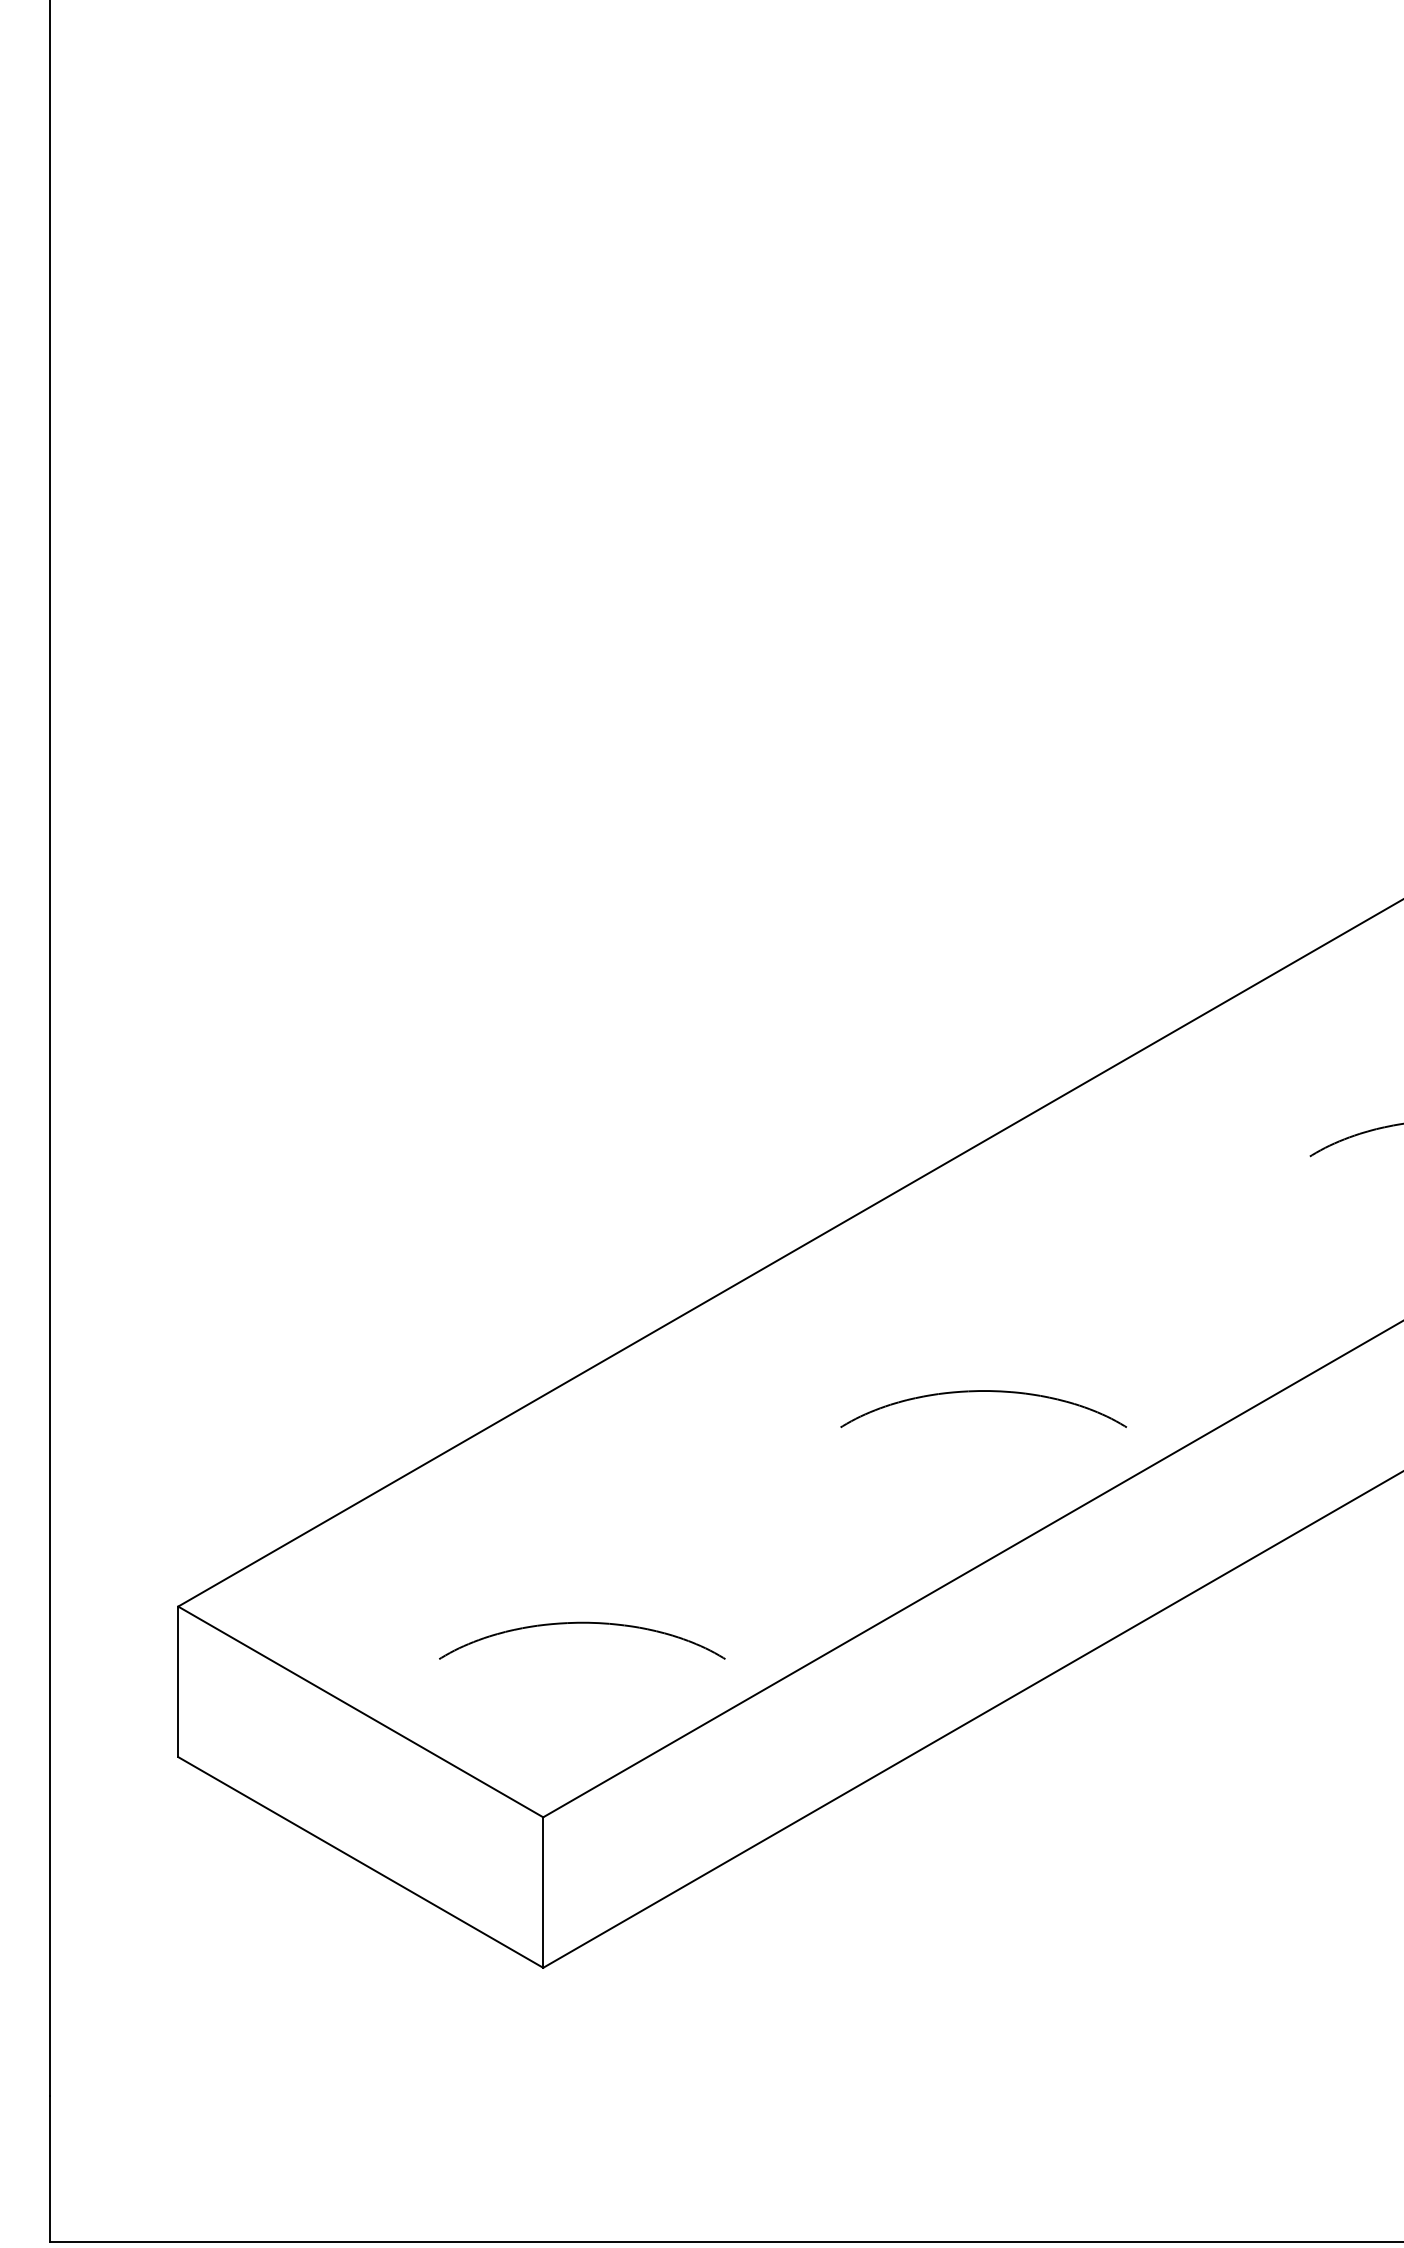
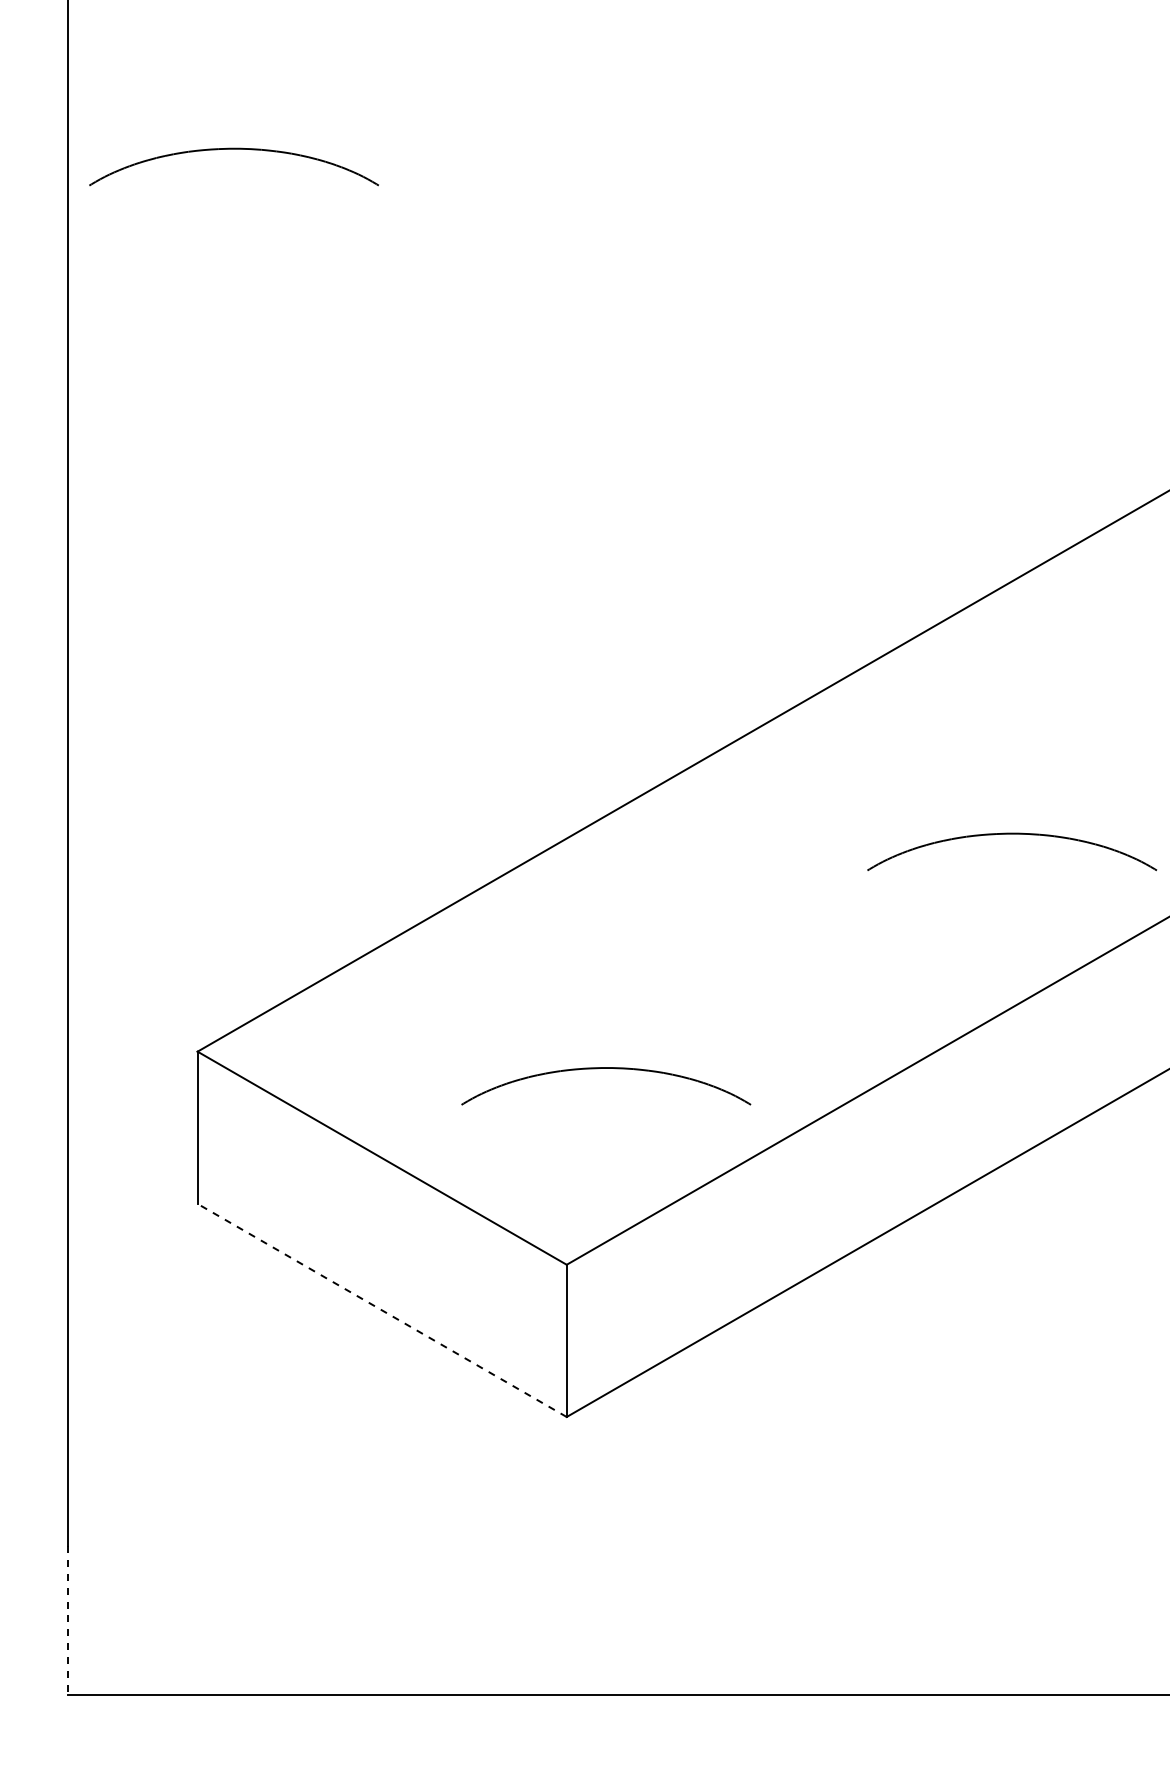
part: (214, 714) -> (234, 149), added
line: (360, 1862) -> (381, 1310), solid -> dashed
line: (49, 2169) -> (67, 1620), solid -> dashed

